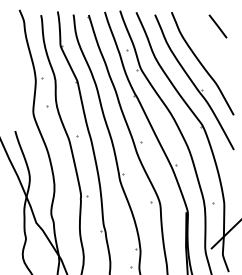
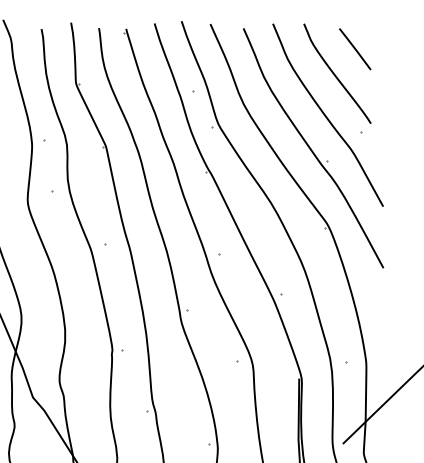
part: (207, 43) -> (336, 79), added

